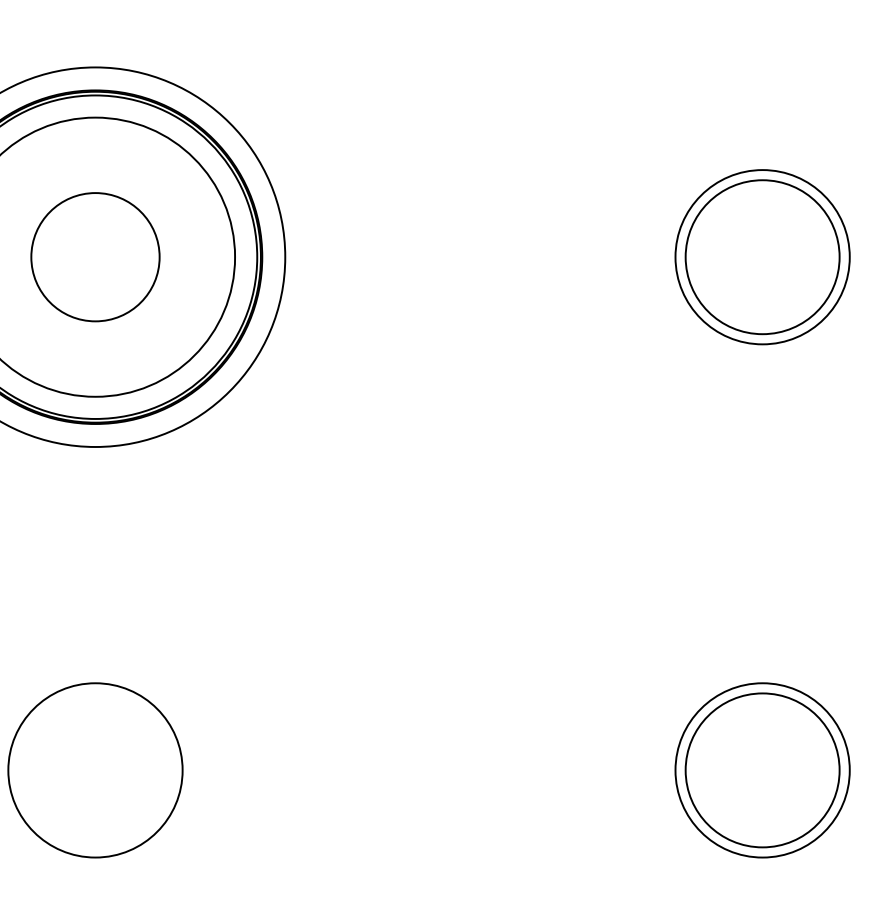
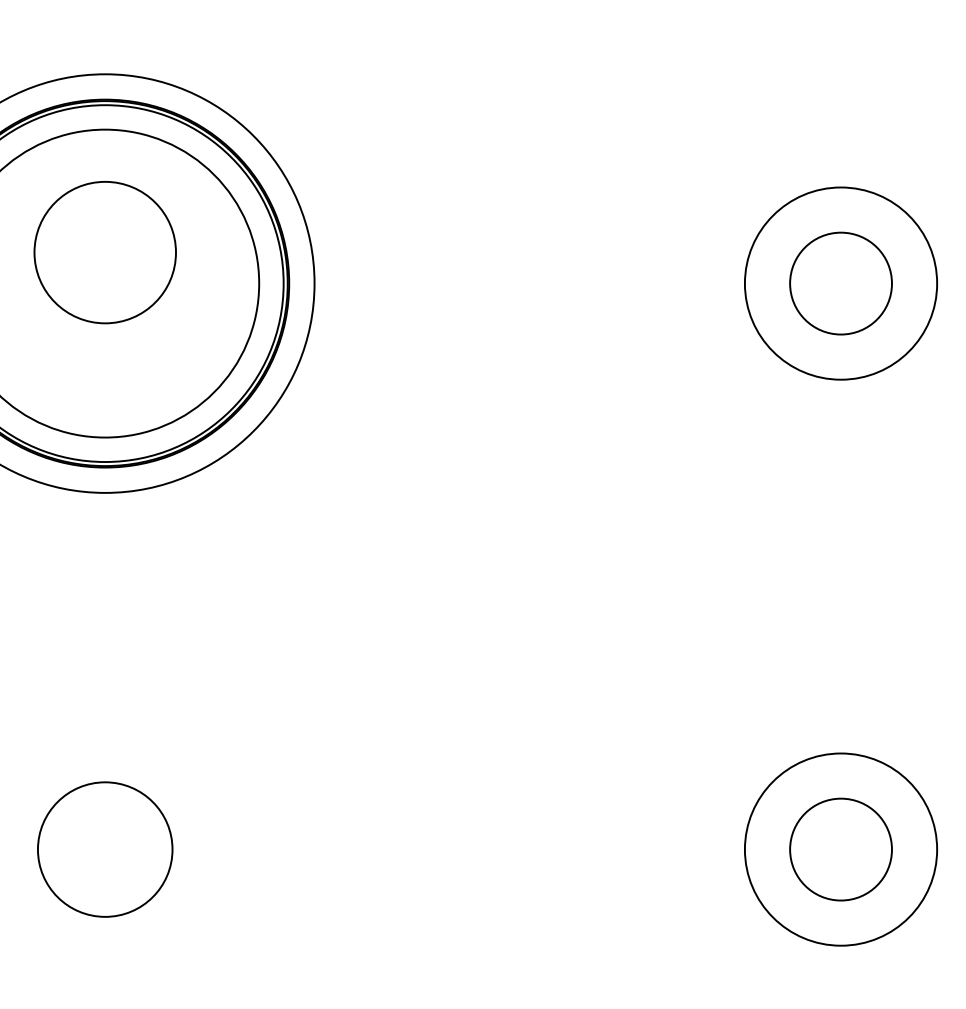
circle: (94, 257) -> (104, 252), moved
circle: (762, 257) -> (840, 283), size x0.6
circle: (95, 770) -> (105, 849), size x0.7
circle: (762, 770) -> (840, 849), size x0.6

